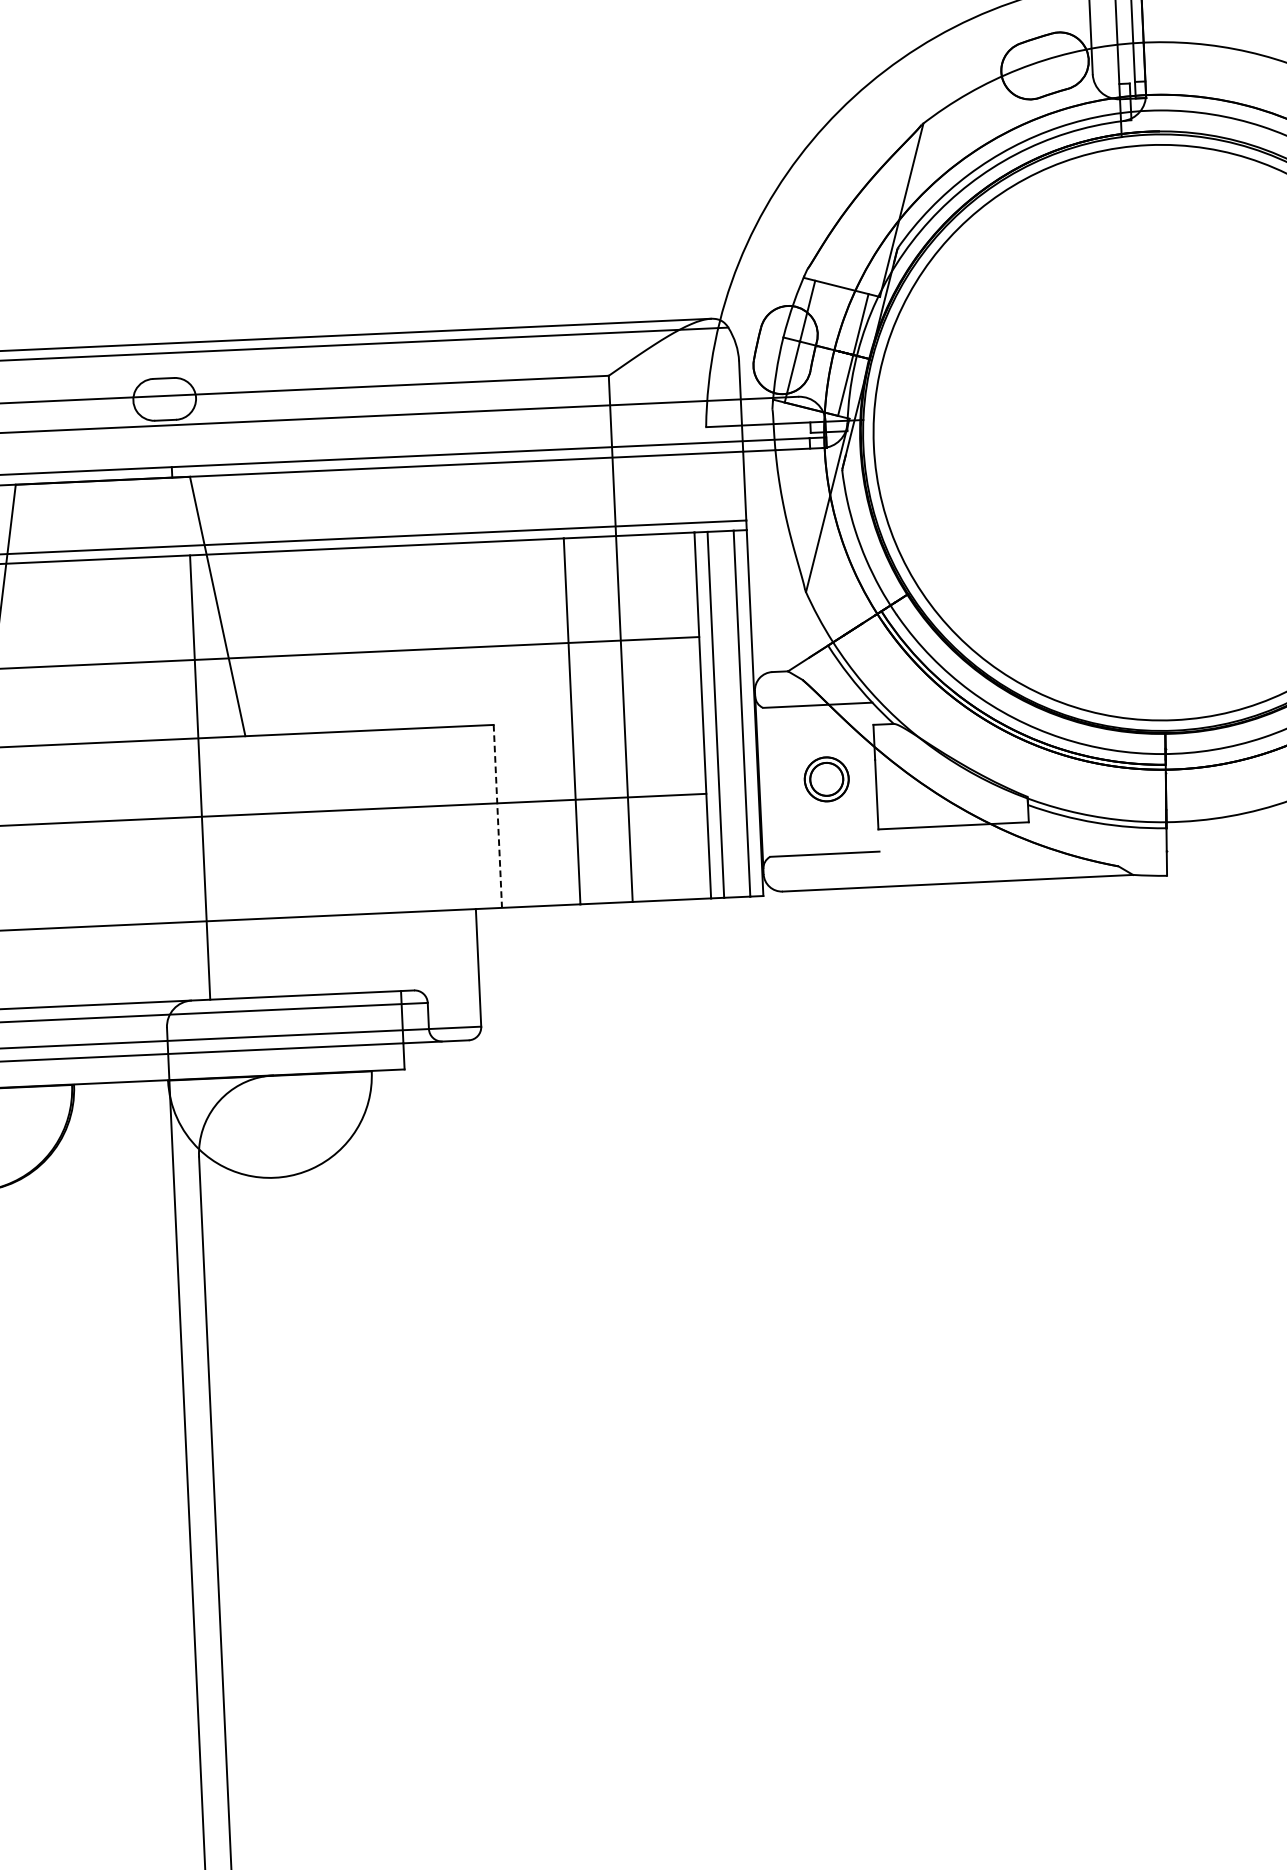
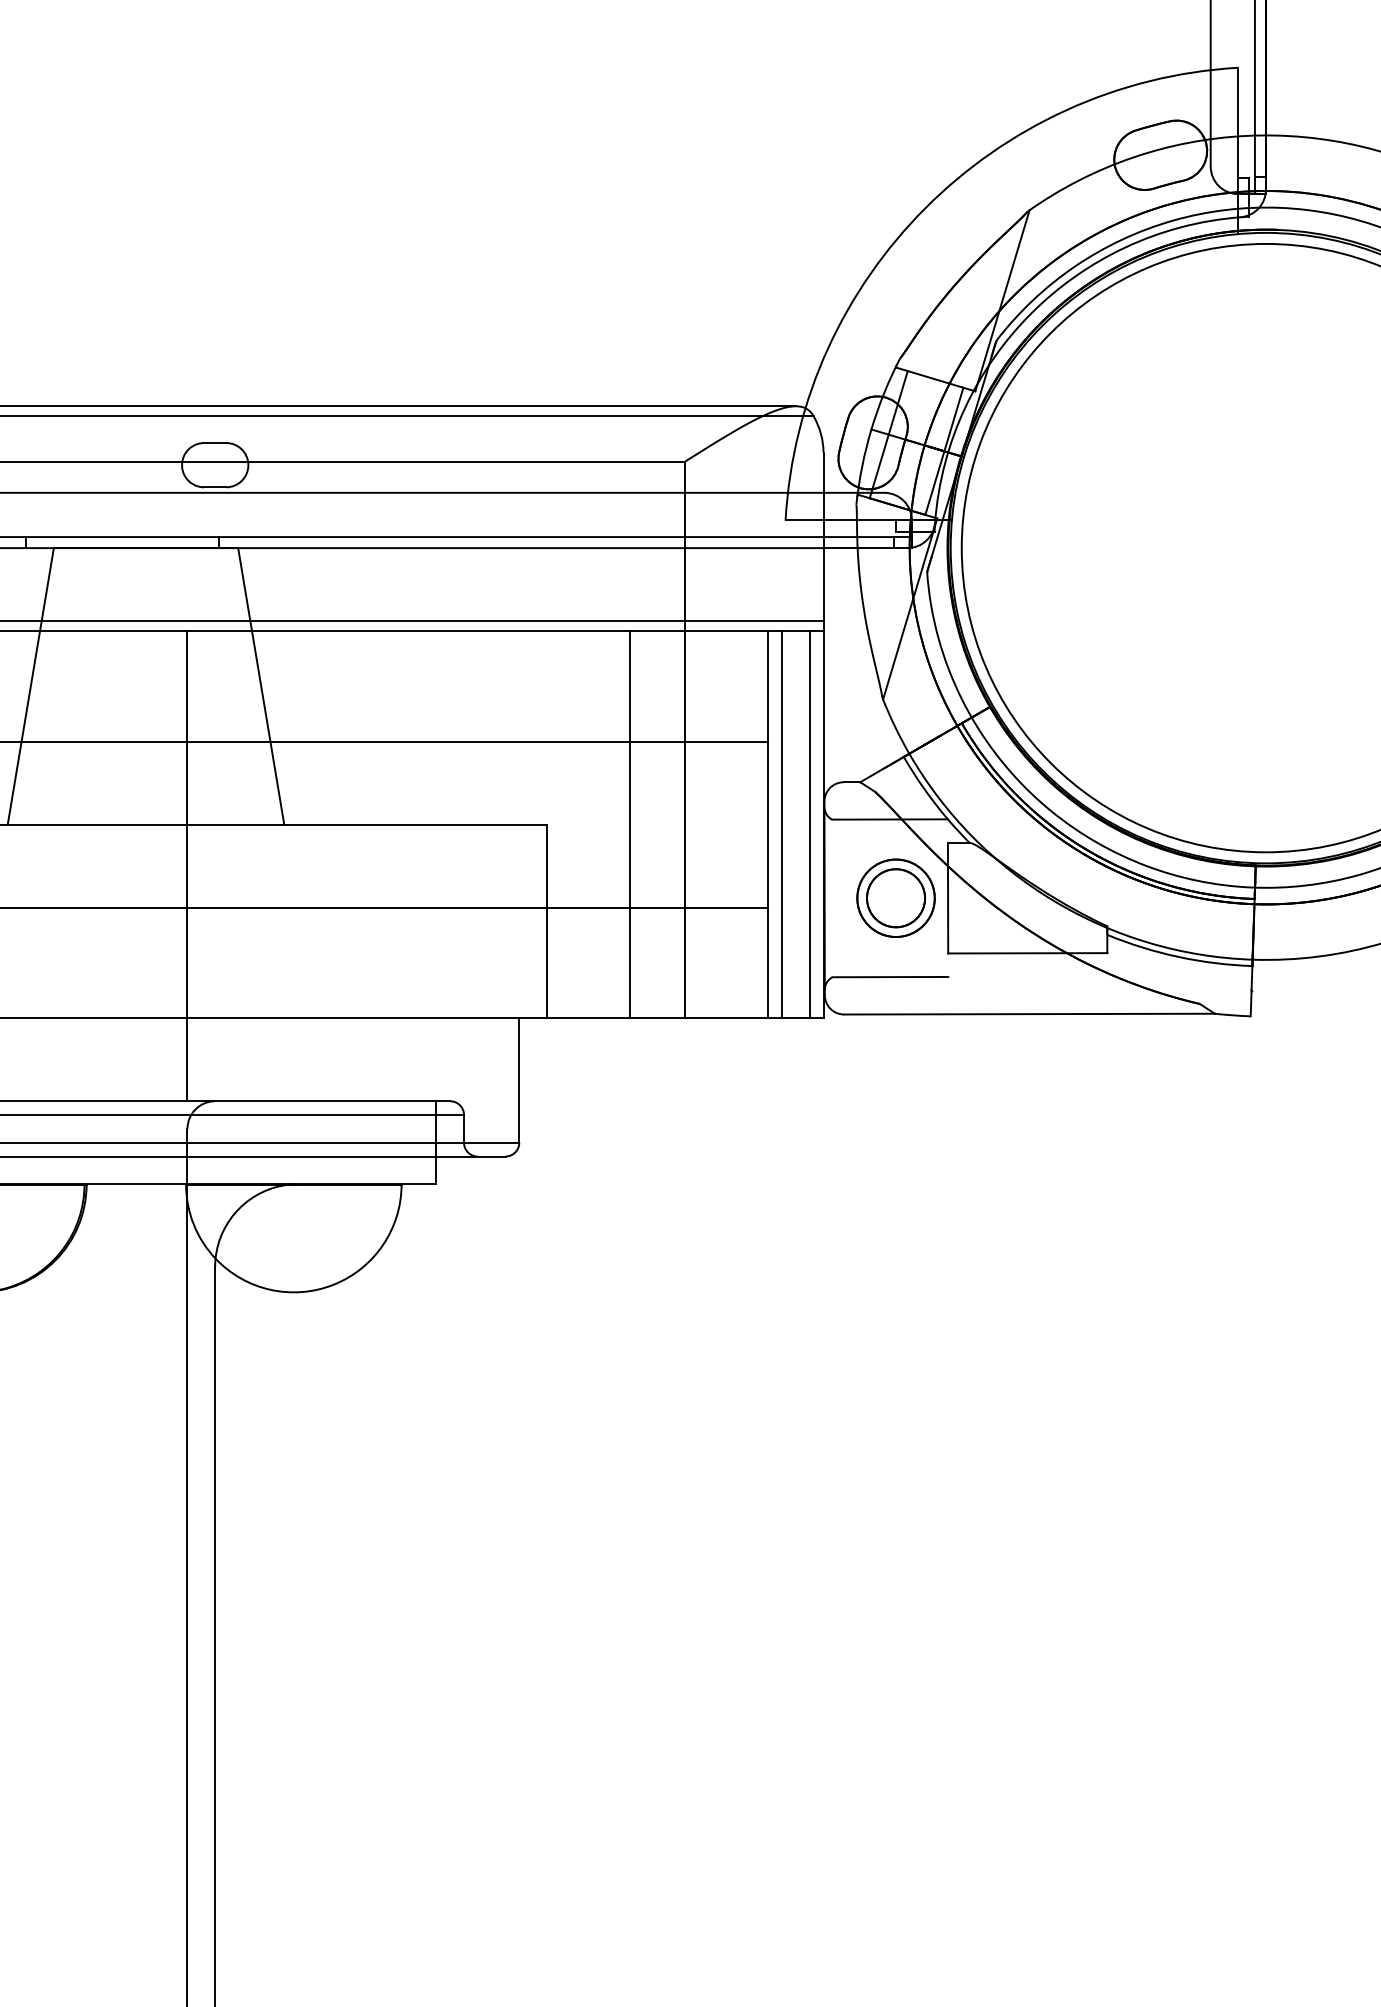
line: (200, 777) -> (187, 866), moved
part: (826, 778) -> (895, 897), size x1.67
line: (497, 816) -> (546, 921), dashed -> solid

